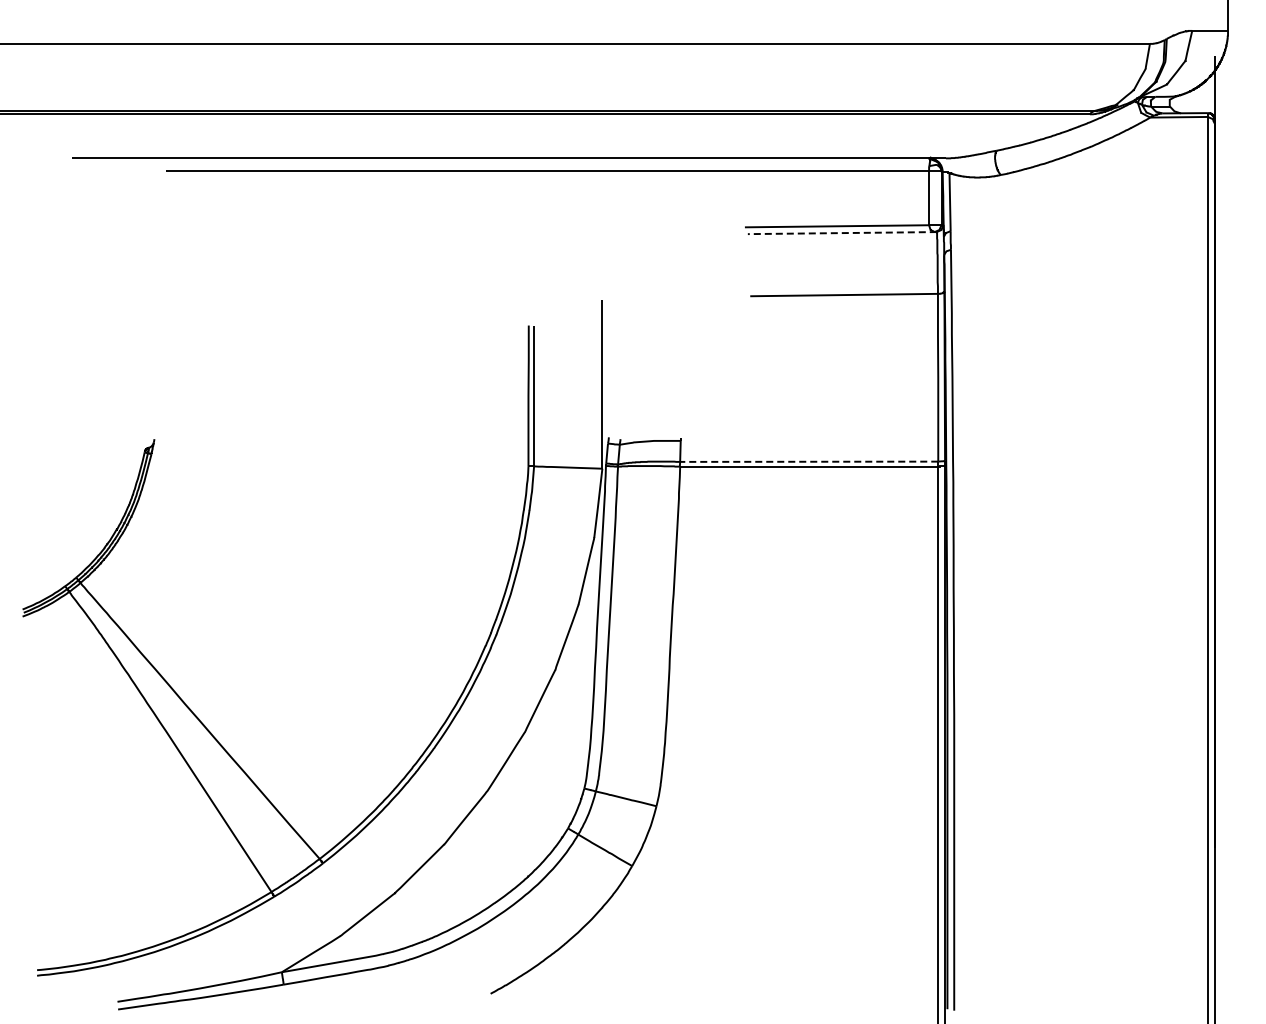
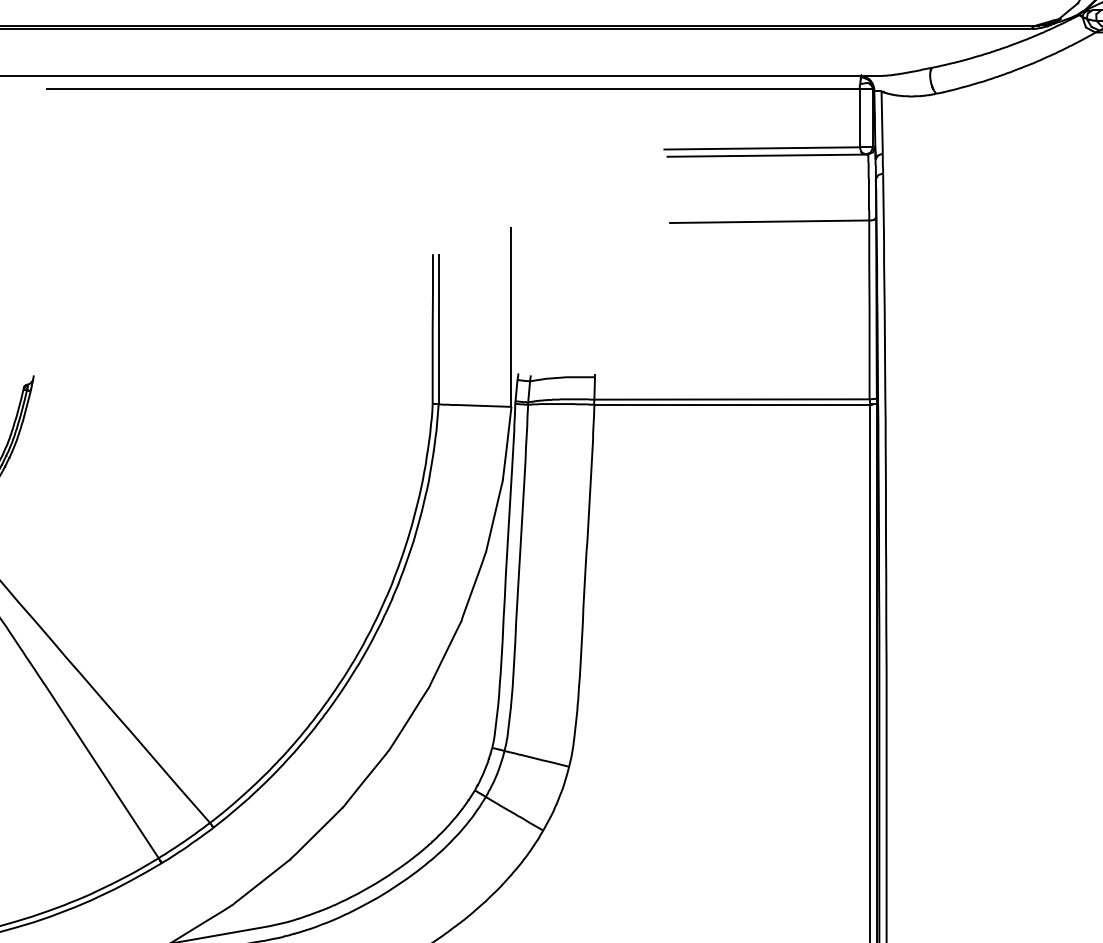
line: (841, 233) -> (766, 156), dashed -> solid
line: (808, 461) -> (731, 399), dashed -> solid

